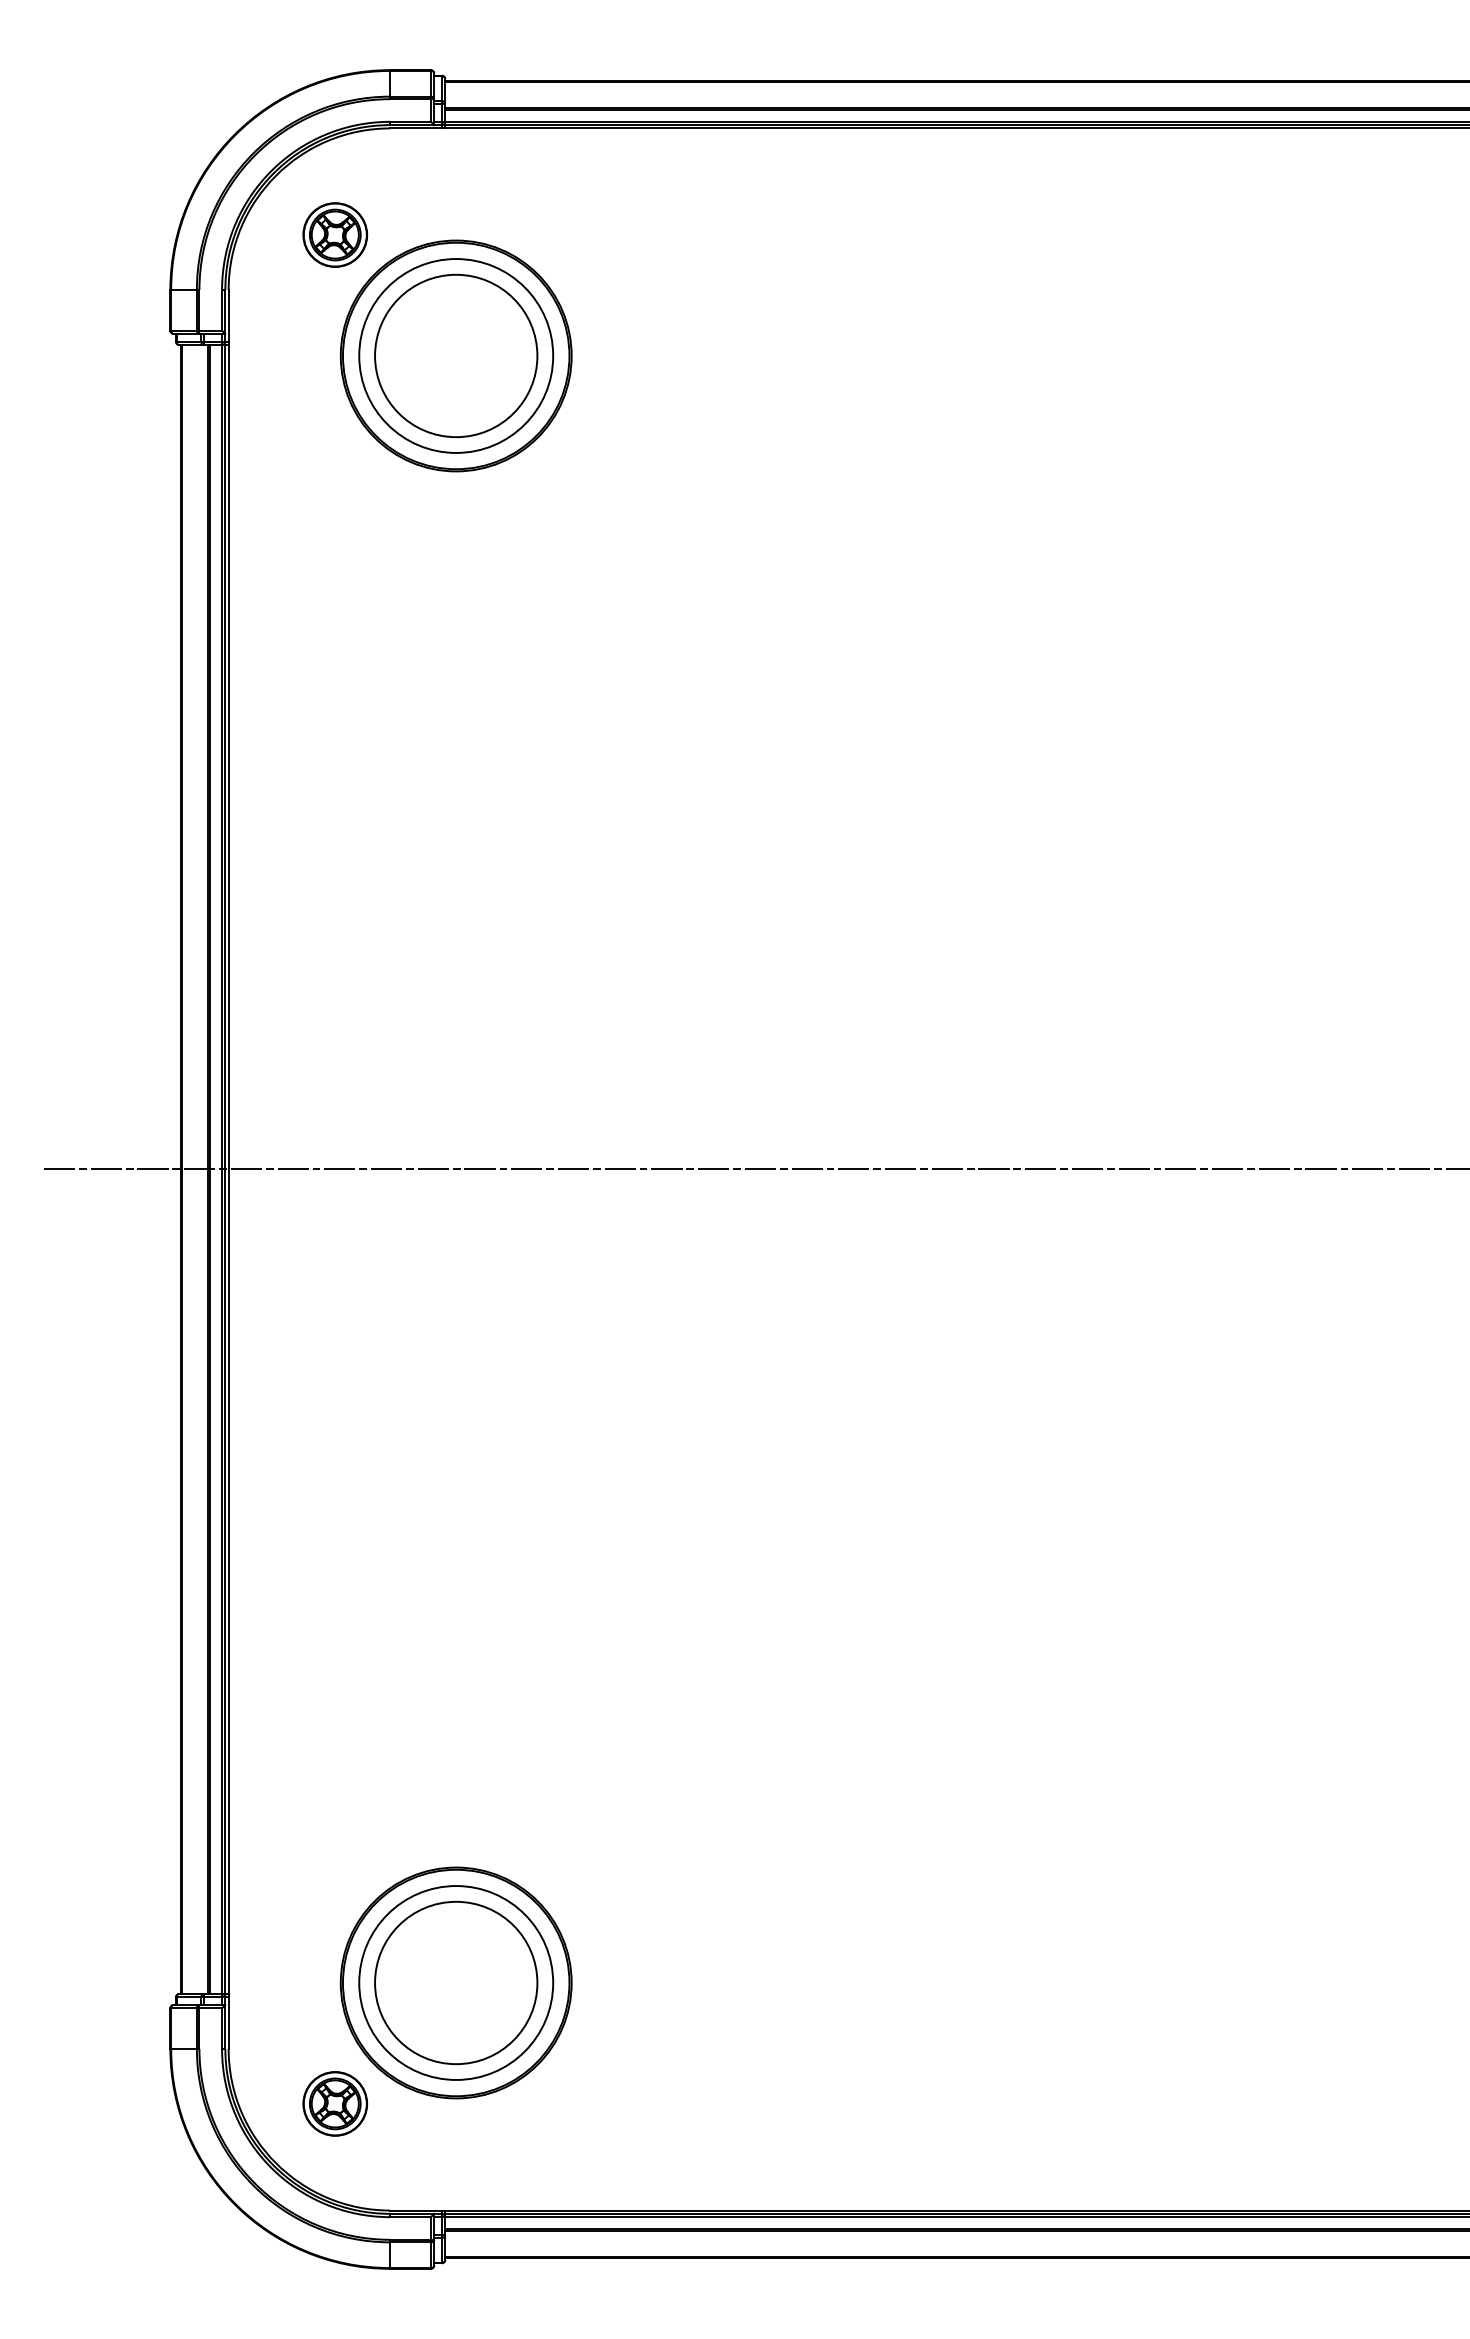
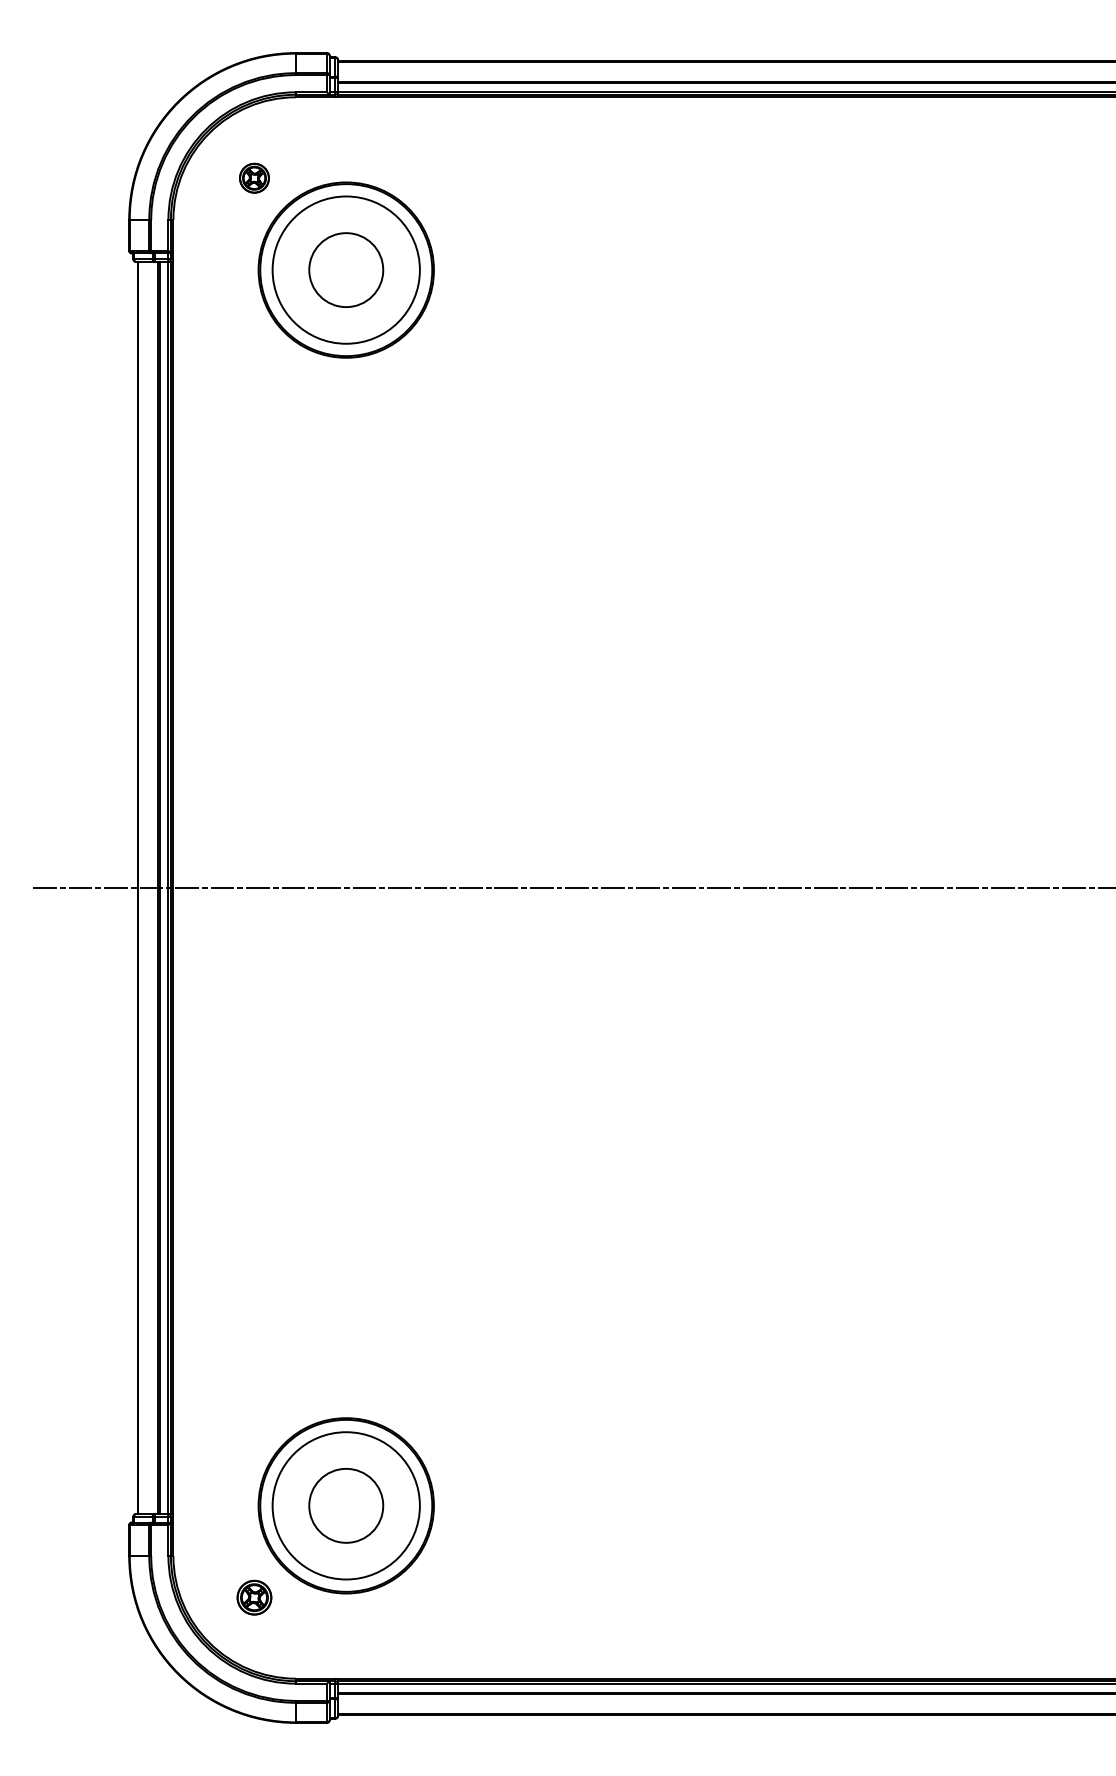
part: (335, 234) -> (254, 177), size x0.6
circle: (456, 355) -> (346, 269), size x0.6
circle: (456, 1982) -> (346, 1505), size x0.6
part: (335, 2103) -> (254, 1597), size x0.7

